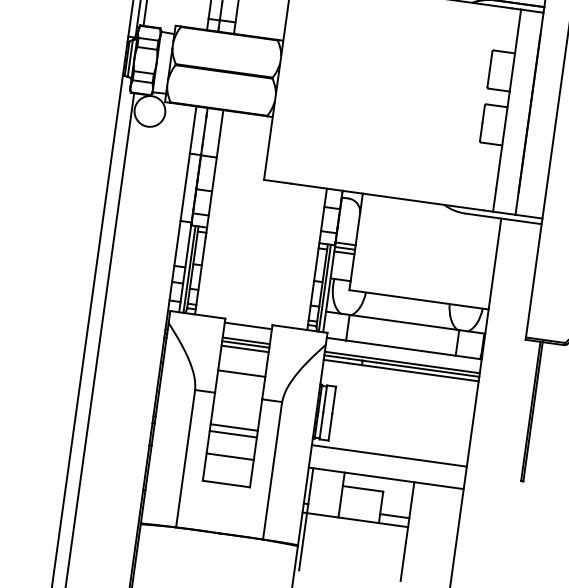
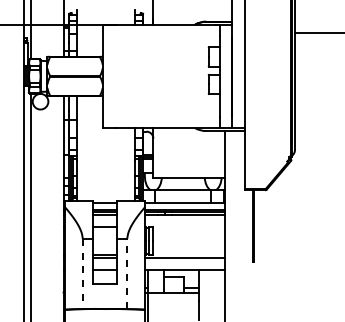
line: (184, 459) -> (82, 274), solid -> dashed
line: (273, 470) -> (127, 273), solid -> dashed

